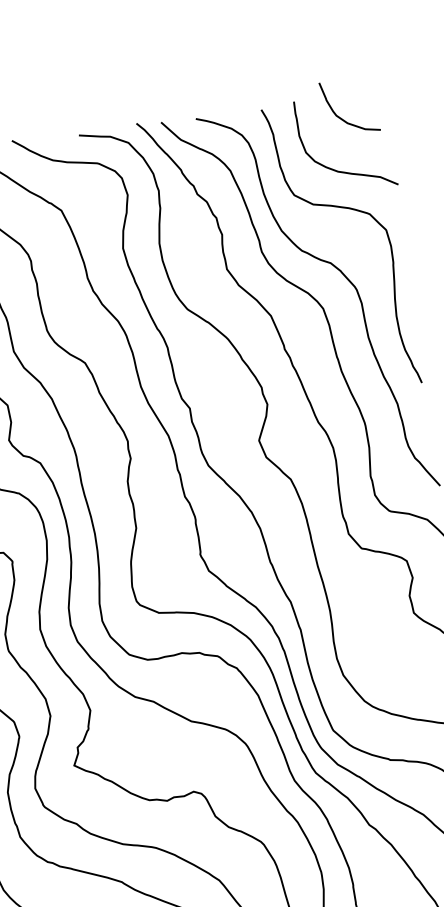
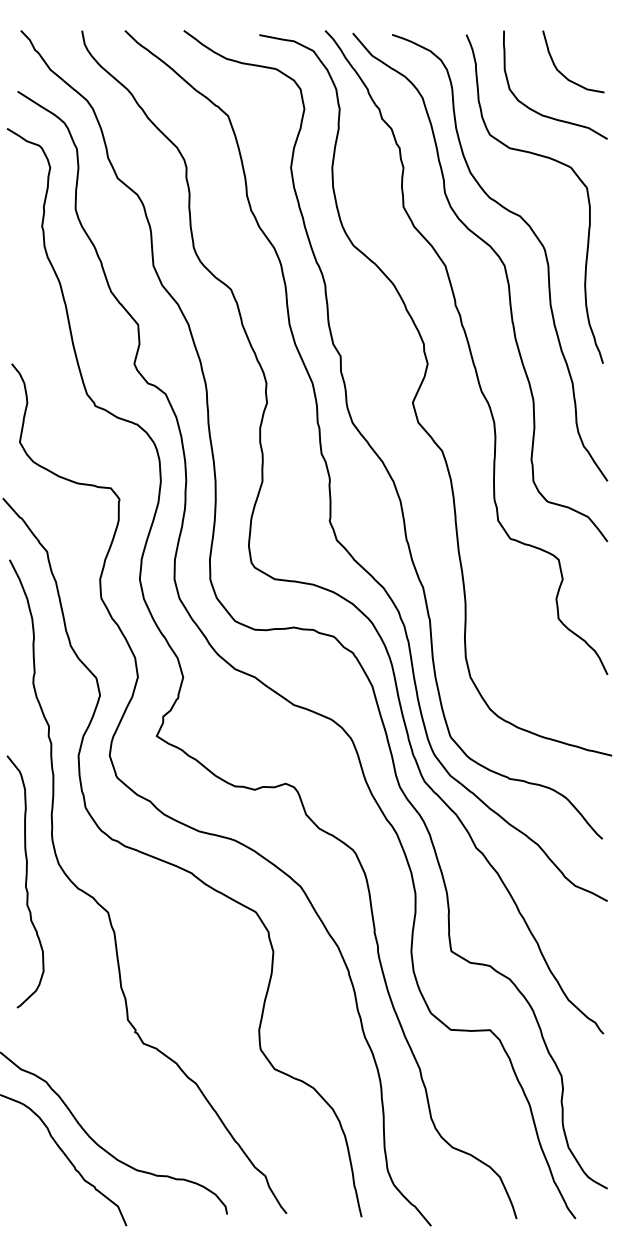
curve: (340, 117) -> (561, 72), moved

